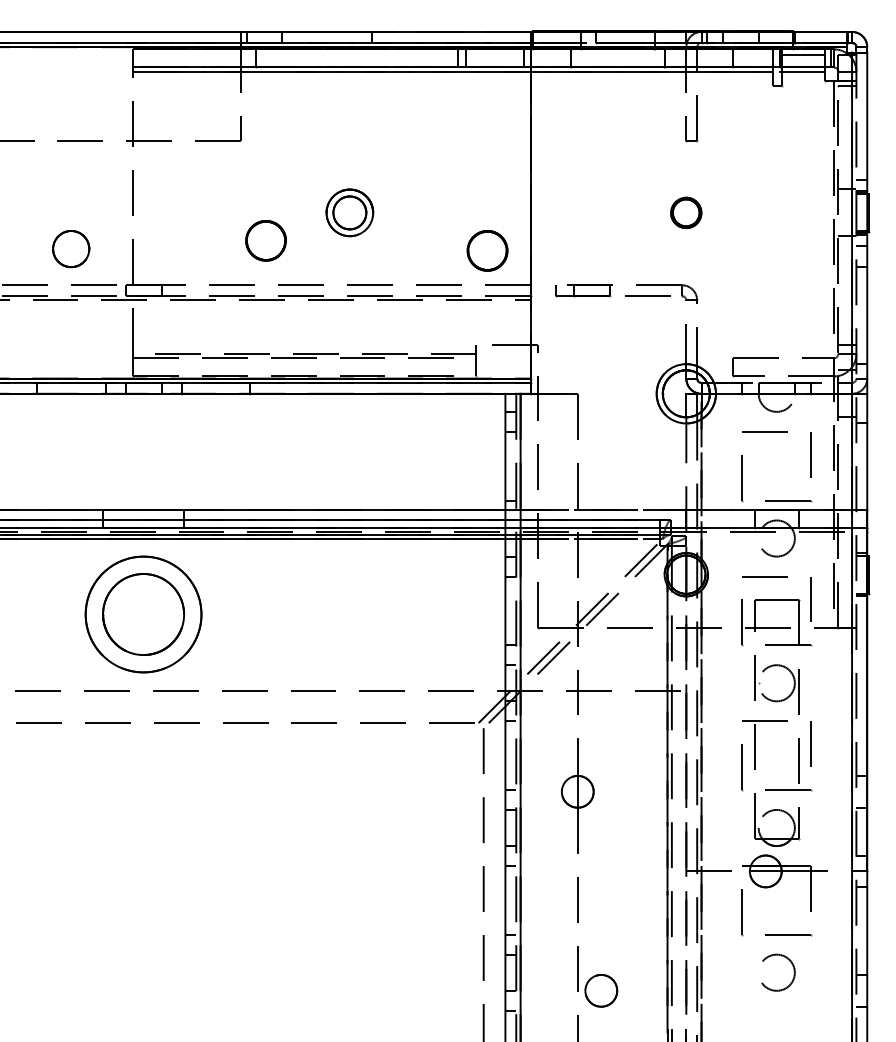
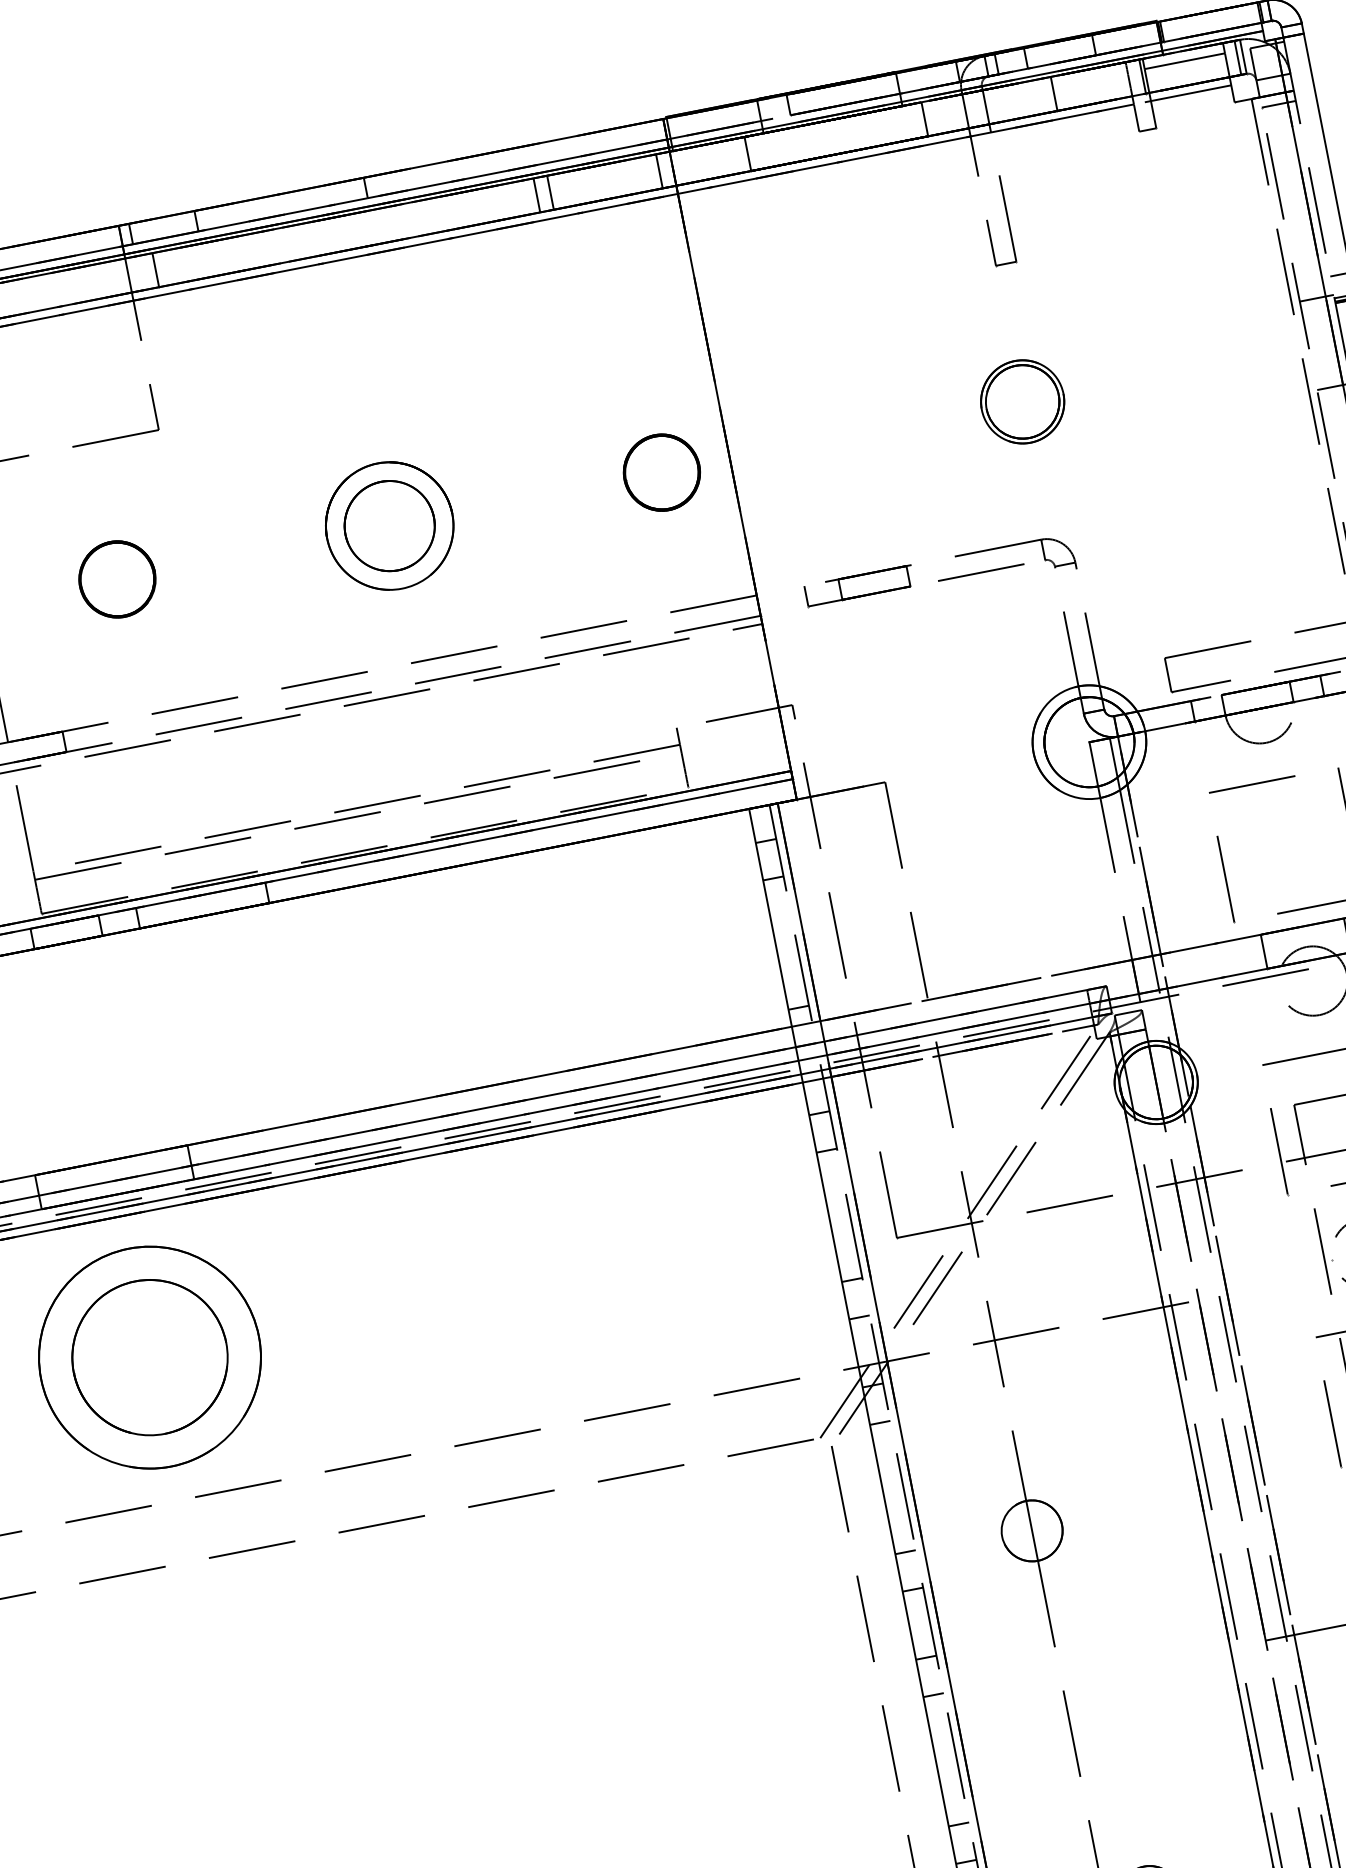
part: (349, 212) -> (388, 525), size x1.43
part: (685, 212) -> (1020, 401), size x1.43
circle: (265, 240) -> (116, 578), moved
part: (487, 250) -> (661, 471), moved

